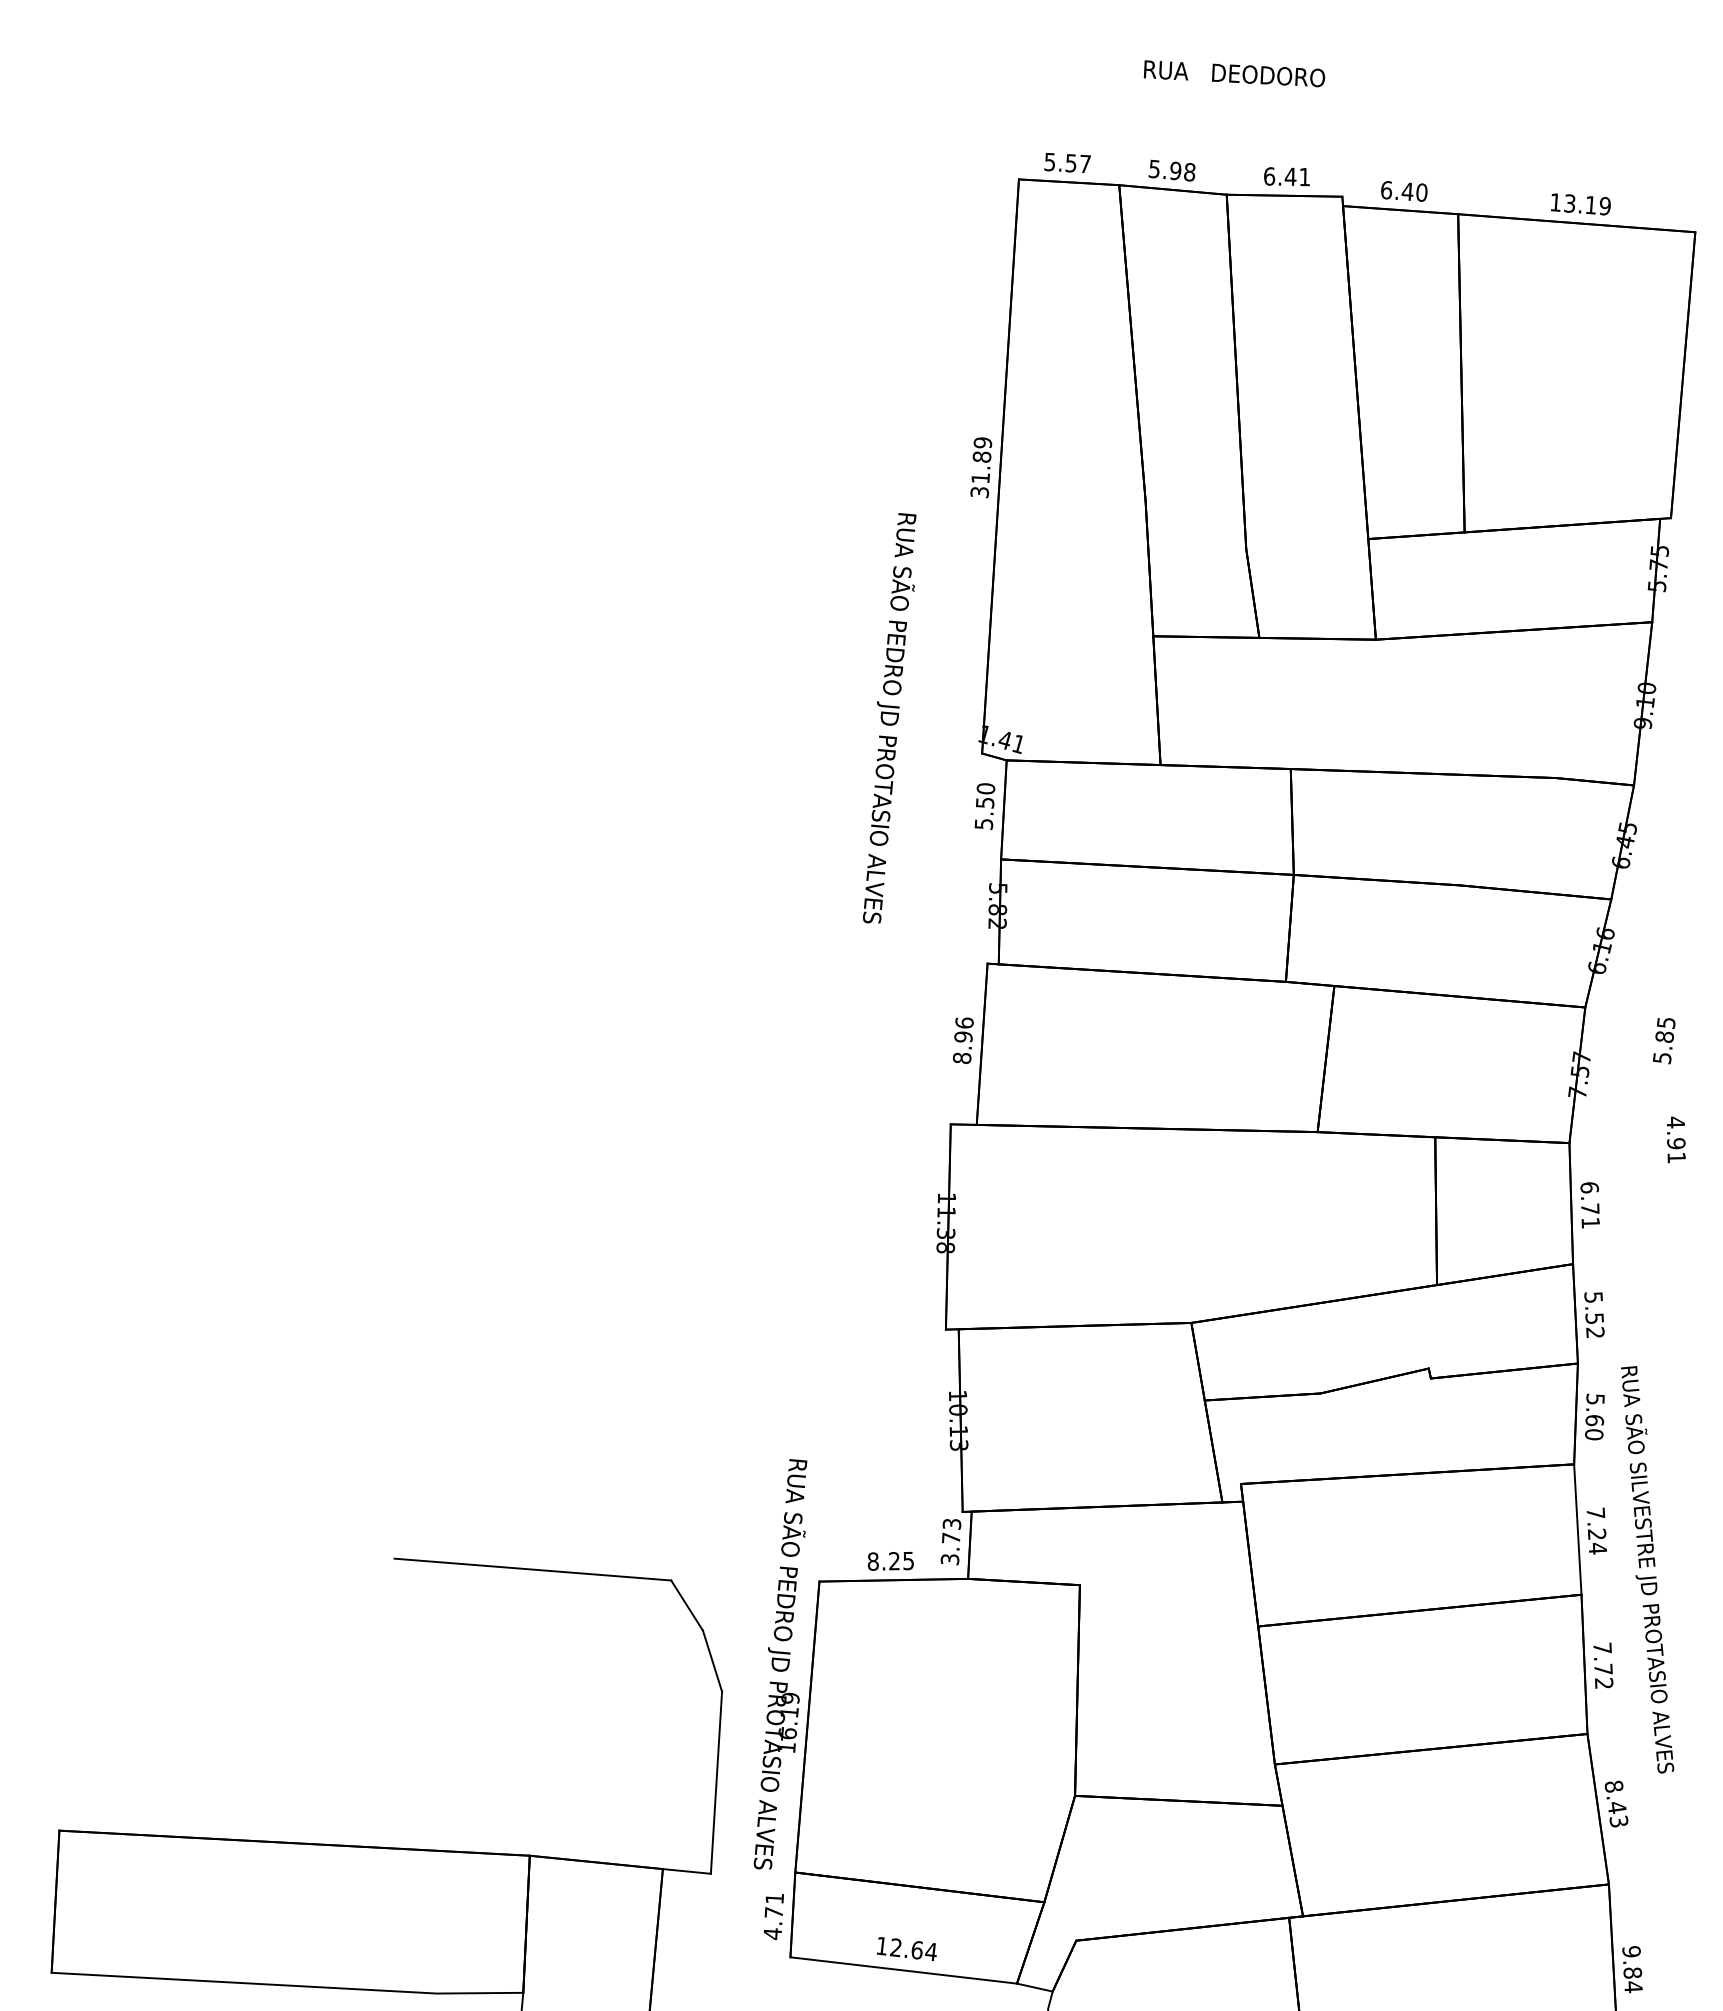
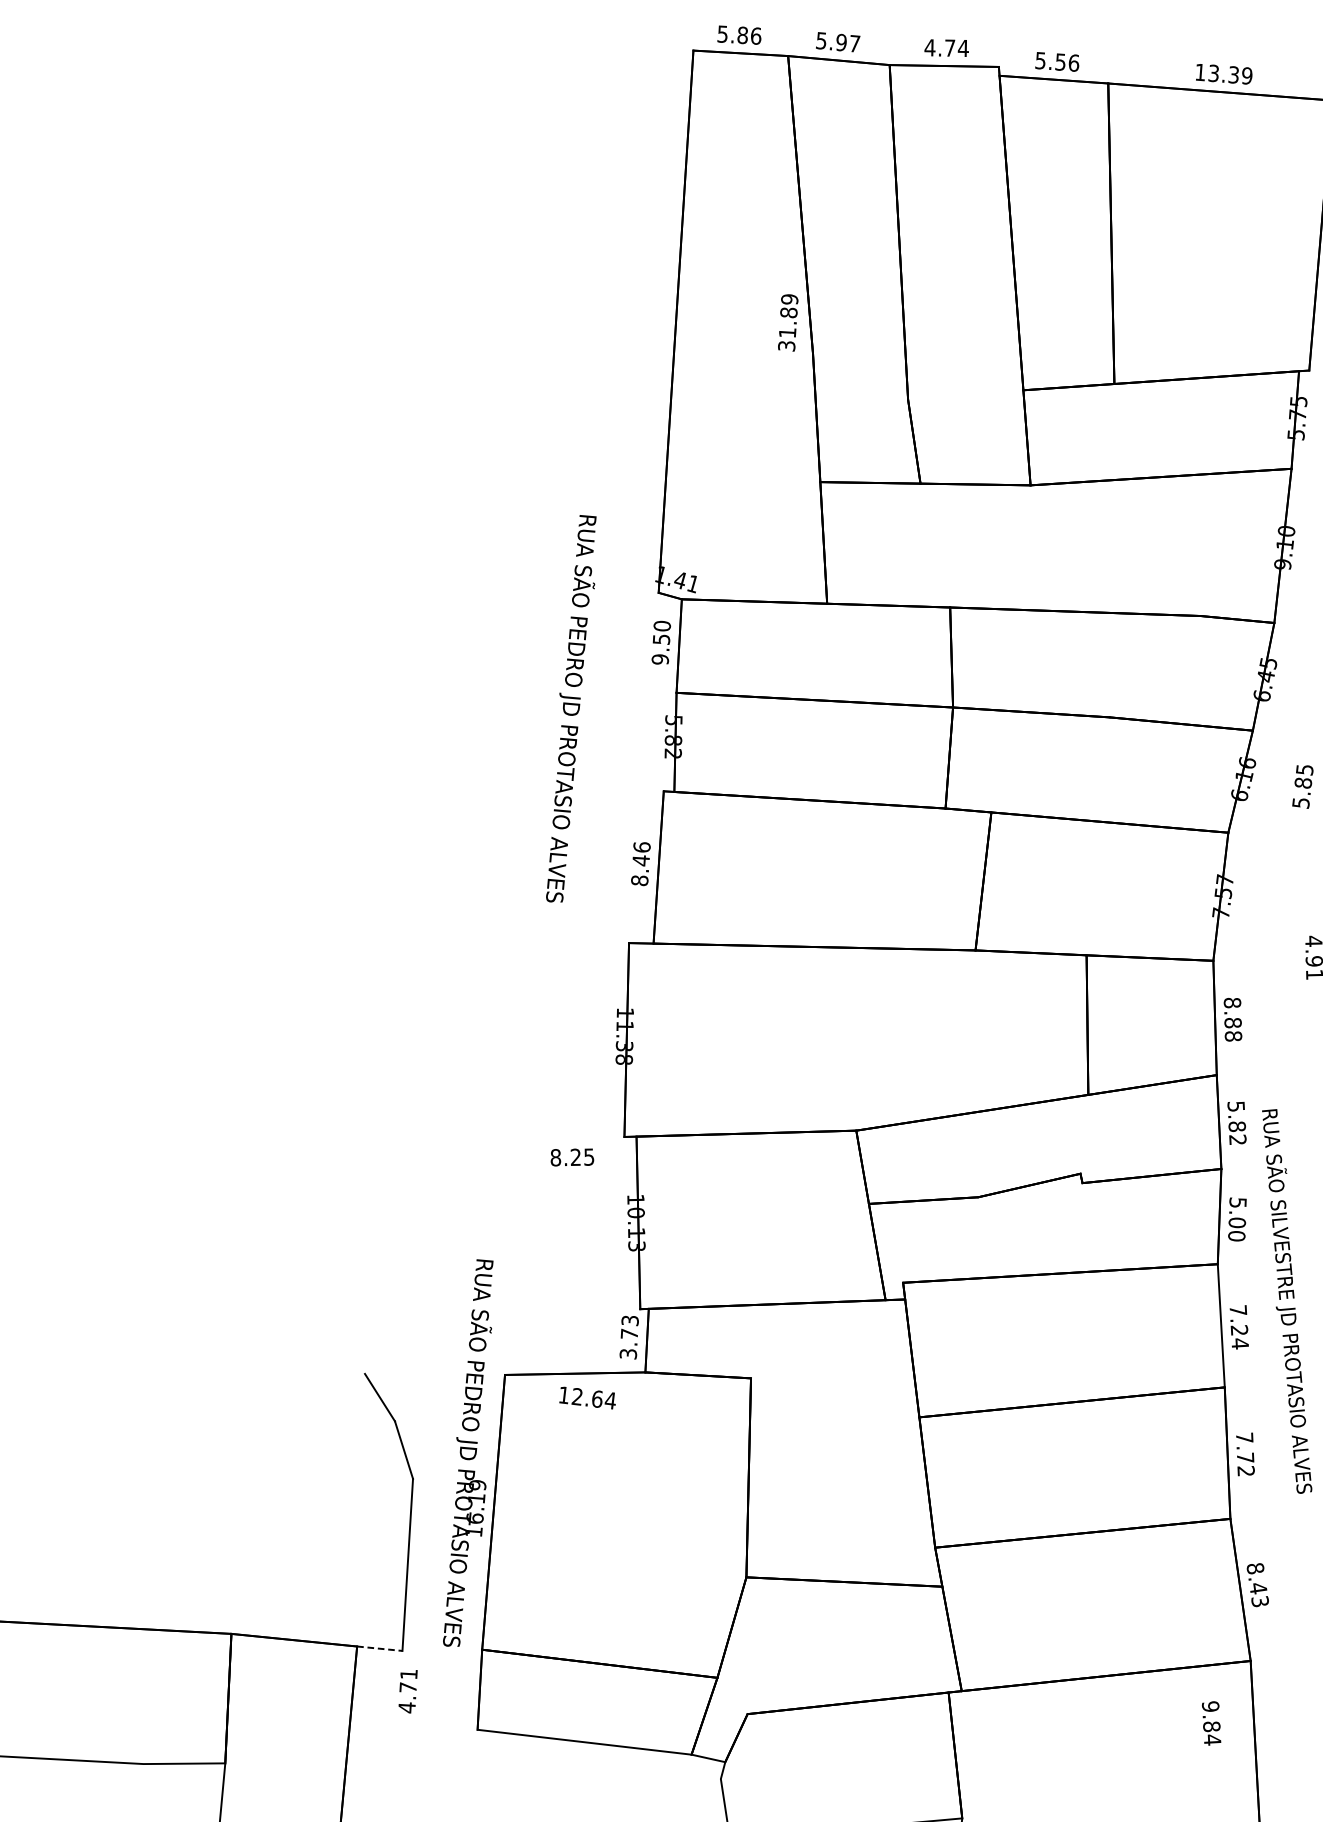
text: (1077, 163) -> (748, 35), 5.57 -> 5.86
text: (1189, 172) -> (854, 44), 5.98 -> 5.97
text: (1286, 176) -> (946, 47), 6.41 -> 4.74
text: (1403, 191) -> (1056, 62), 6.40 -> 5.56
text: (1590, 204) -> (1233, 74), 13.19 -> 13.39
text: (981, 467) -> (788, 322), moved
text: (889, 718) -> (571, 708), moved
text: (983, 823) -> (659, 658), 5.50 -> 9.50
text: (963, 1037) -> (641, 861), 8.96 -> 8.46
text: (1664, 1041) -> (1303, 787), moved
text: (1590, 1205) -> (1233, 1019), 6.71 -> 8.88
text: (1594, 1318) -> (1237, 1126), 5.52 -> 5.82
text: (1594, 1420) -> (1237, 1222), 5.60 -> 5.00
text: (890, 1561) -> (572, 1157), moved
line: (532, 1569) -> (233, 1363), removed
text: (1647, 1569) -> (1287, 1301), moved
line: (687, 1871) -> (380, 1648), solid -> dashed
text: (773, 1917) -> (407, 1692), moved
text: (906, 1949) -> (587, 1398), moved
text: (1632, 1969) -> (1211, 1723), moved

